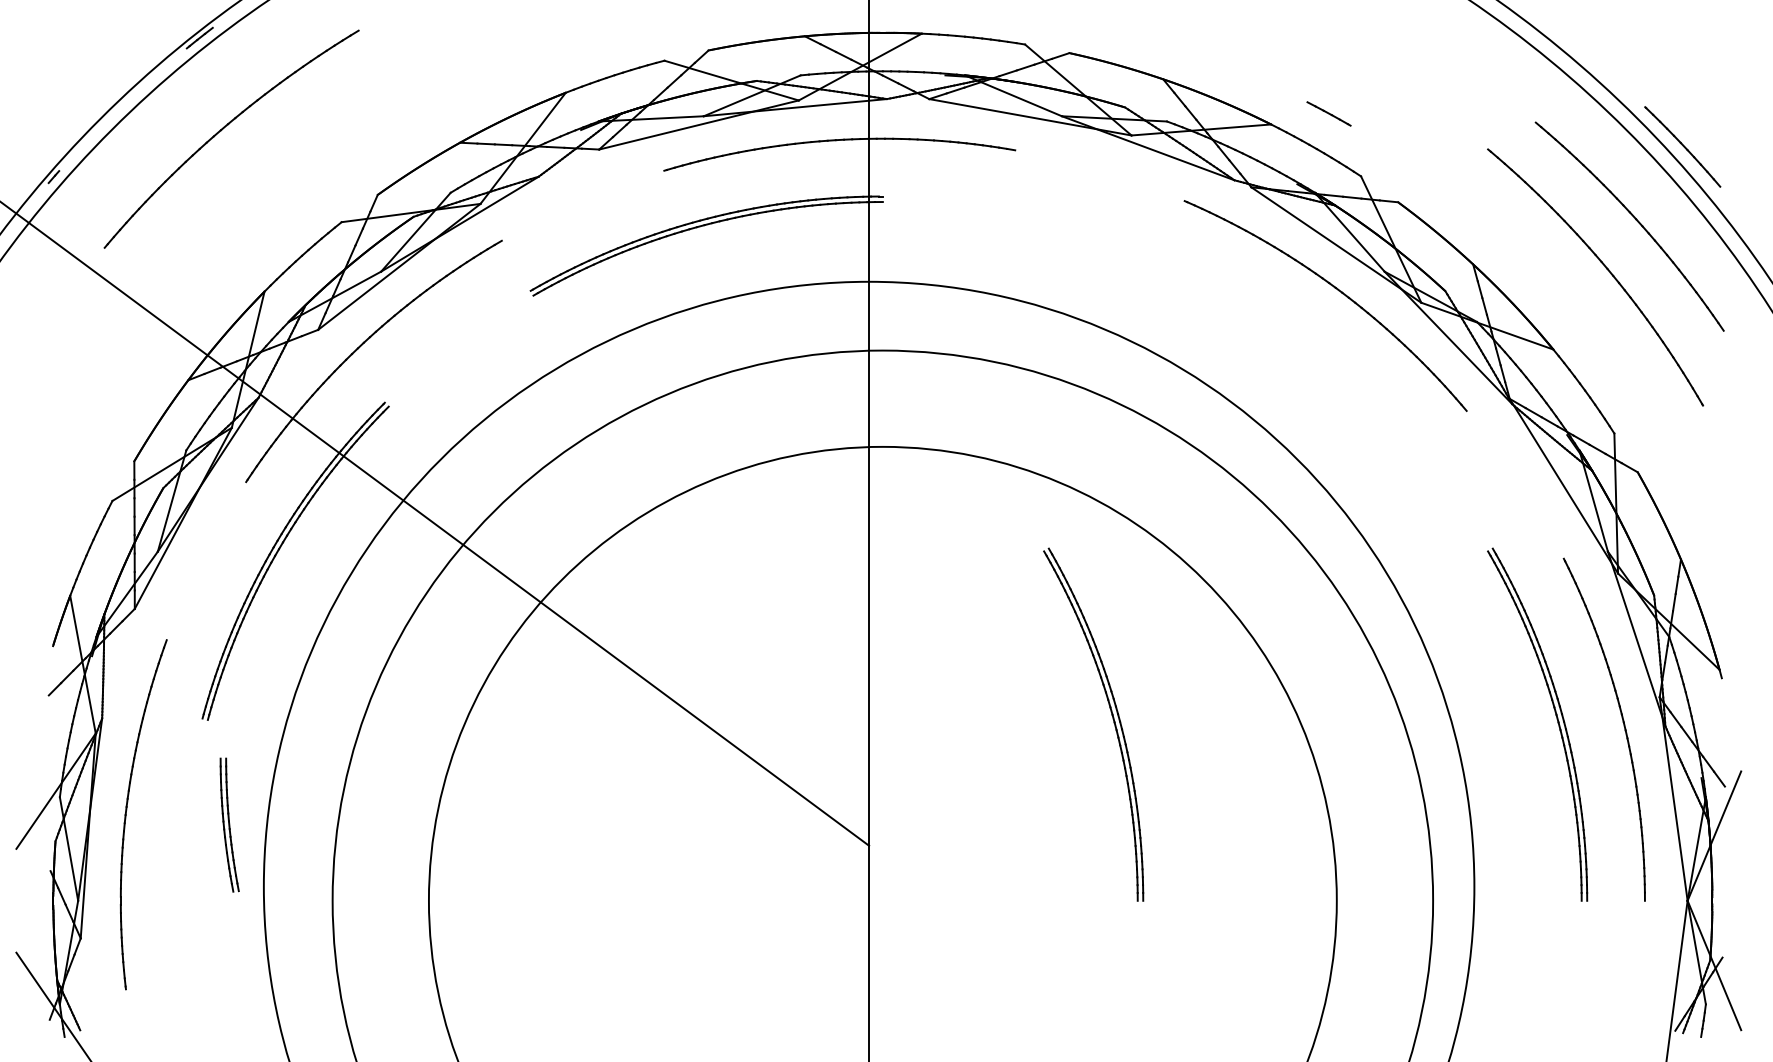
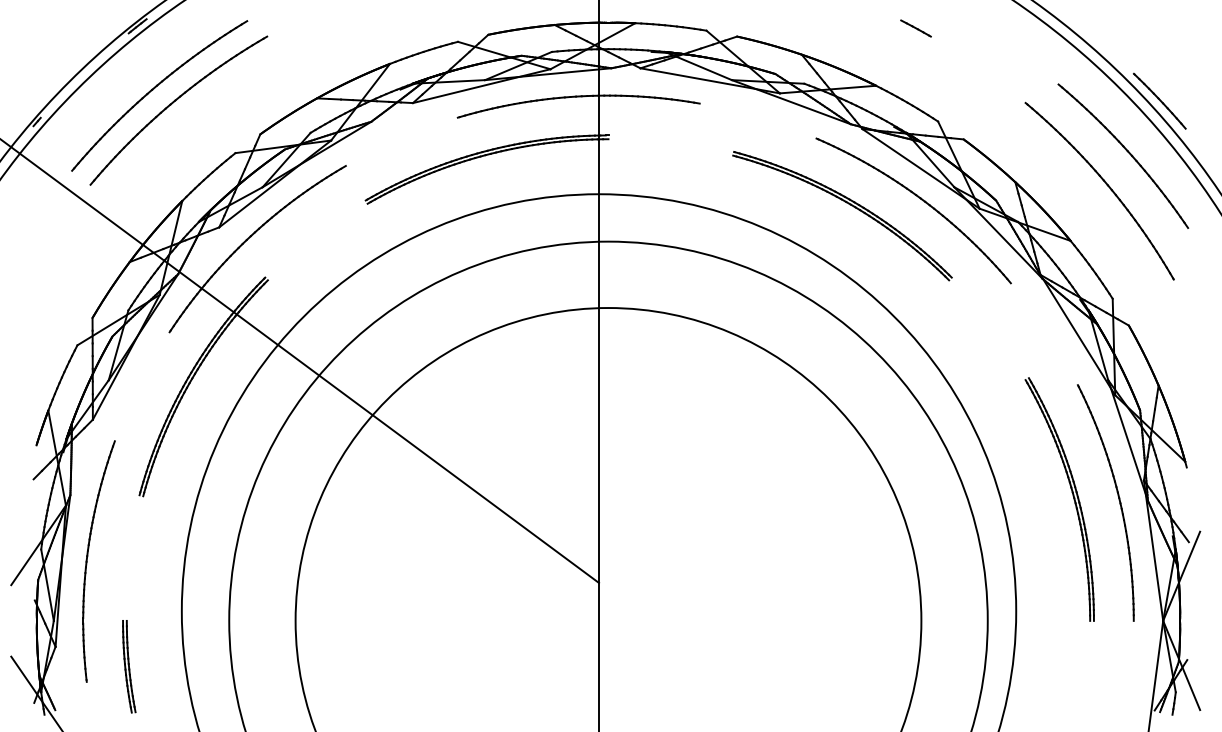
line: (1328, 113) -> (915, 28), moved
part: (250, 151) -> (172, 104), added
part: (1231, 296) -> (848, 204), added
part: (1112, 720) -> (766, 496), removed
part: (230, 824) -> (129, 666), moved

